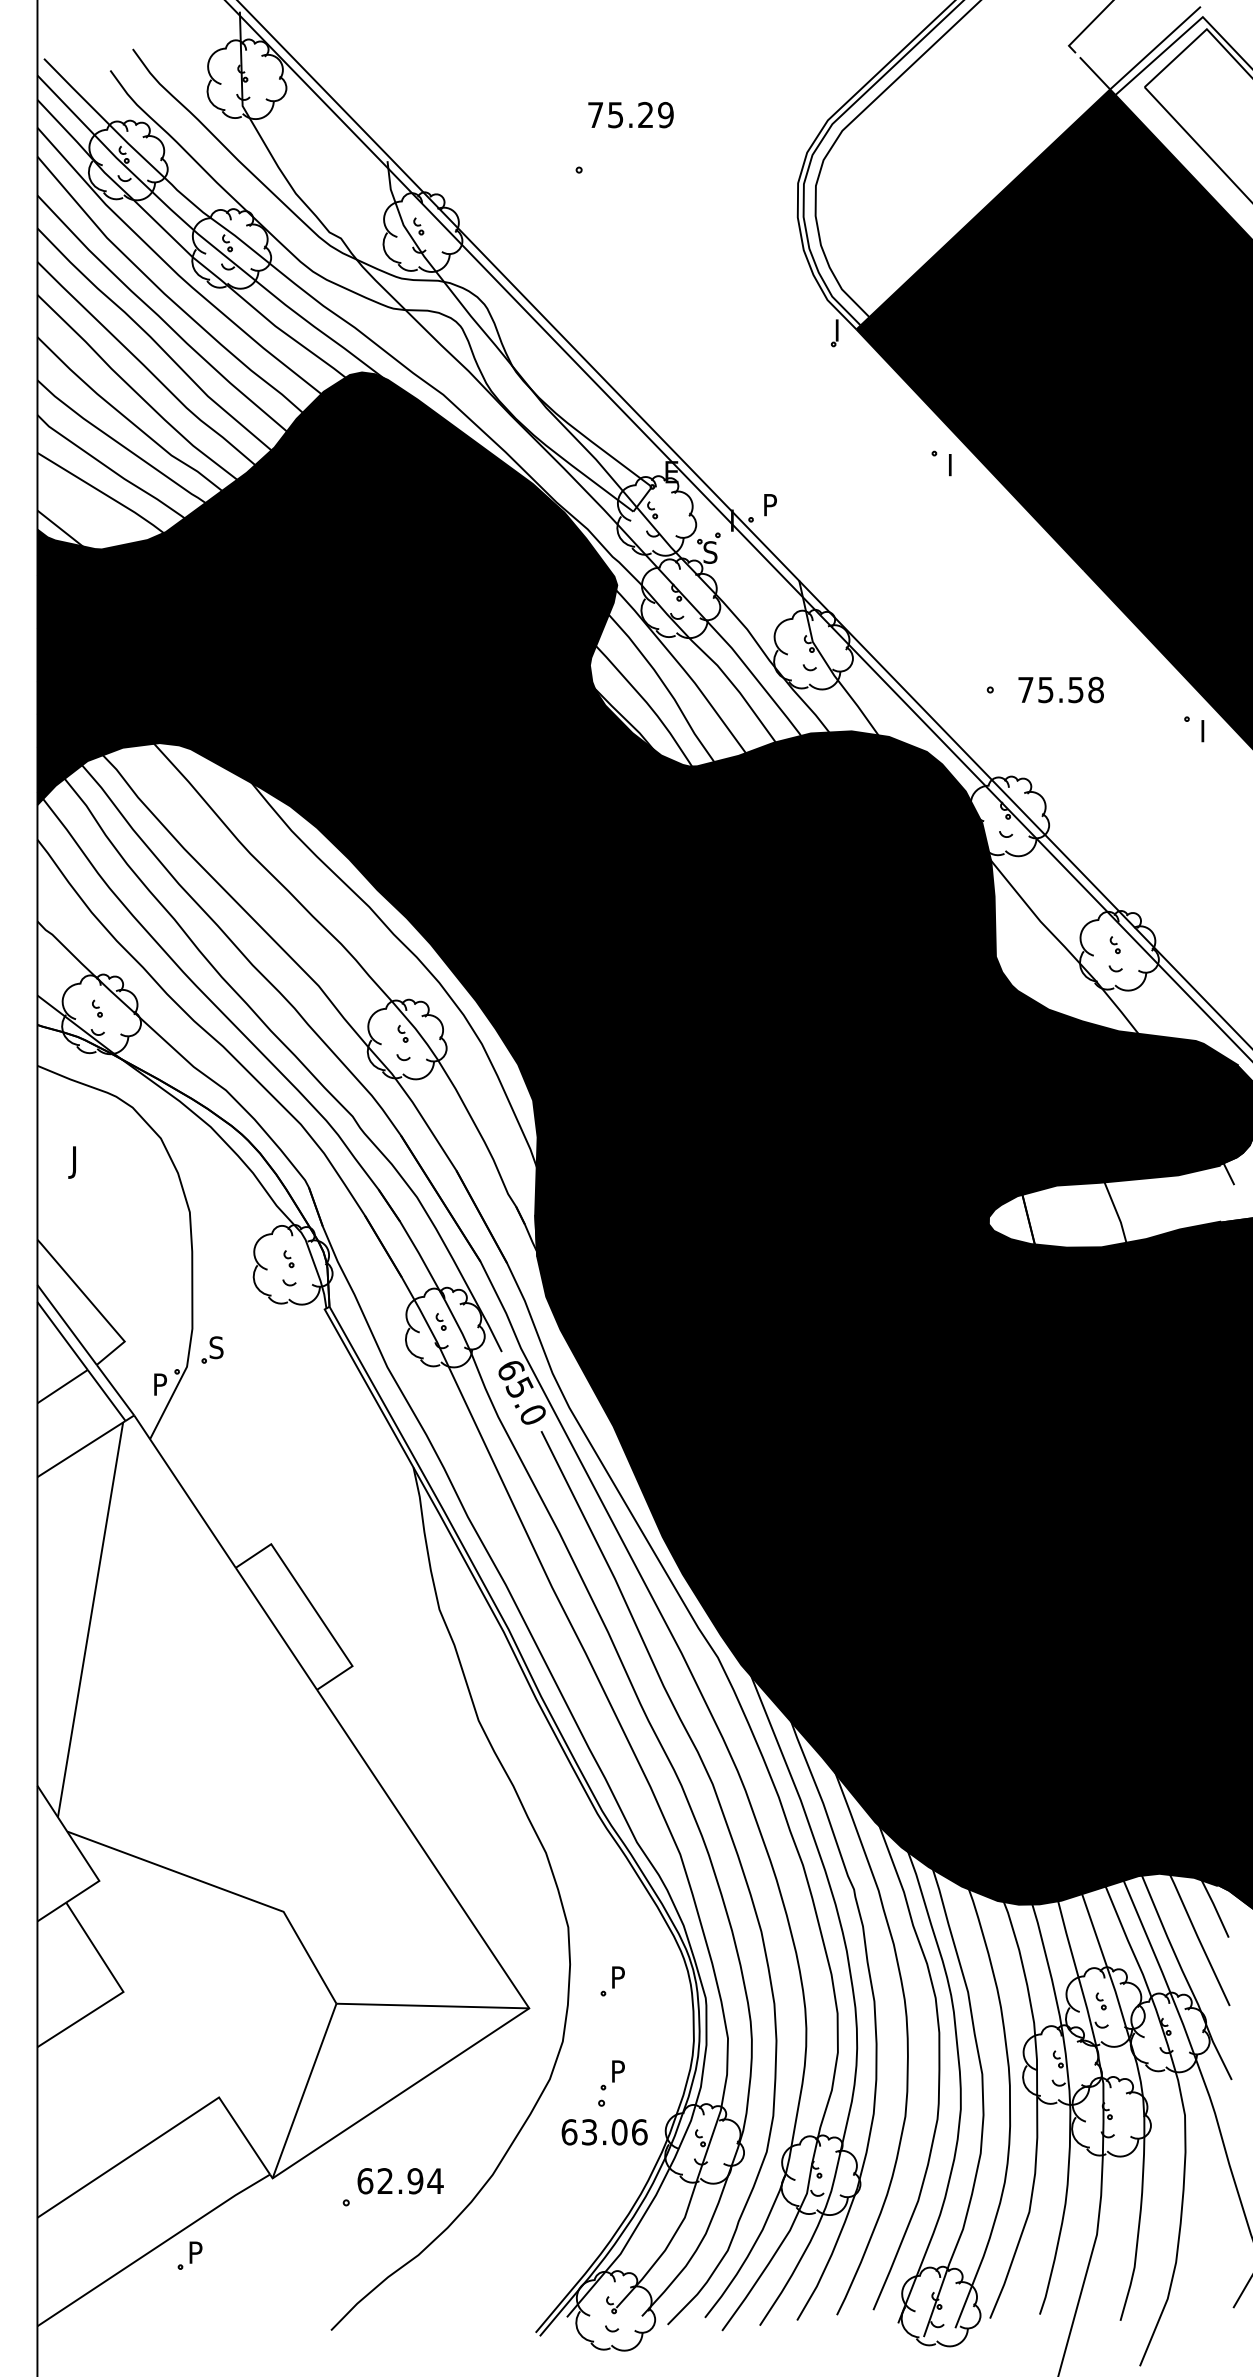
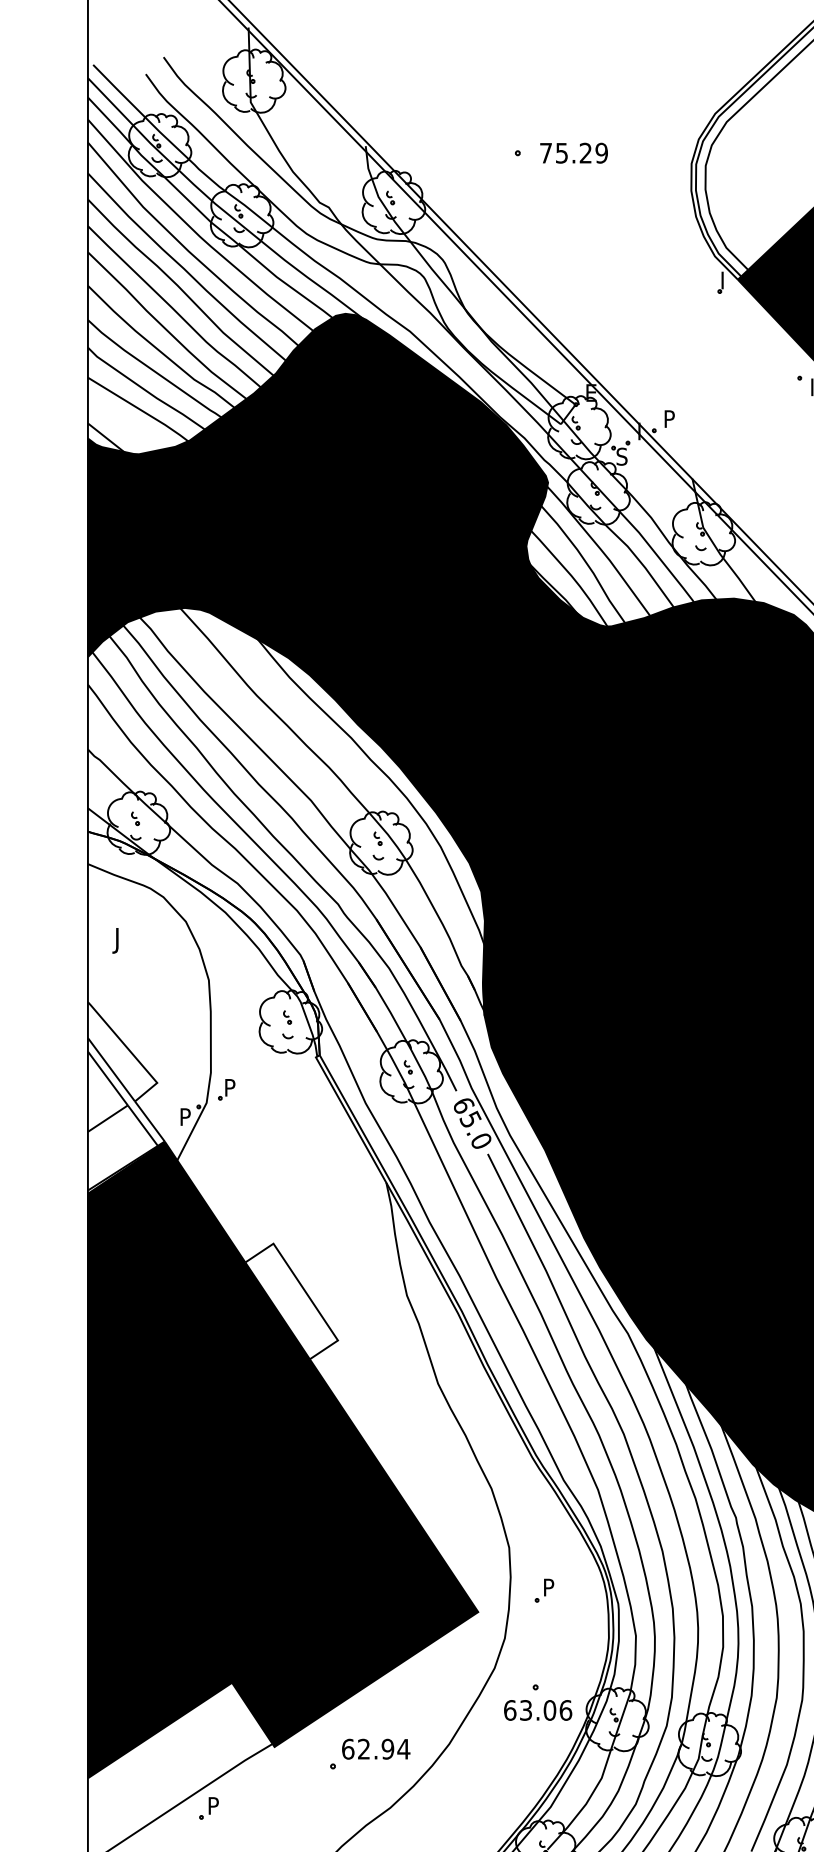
text: (630, 115) -> (573, 153), moved
text: (216, 1347) -> (230, 1087), S -> P
fill: (283, 1816) -> (283, 1459), added
part: (612, 2075) -> (544, 1665), removed

